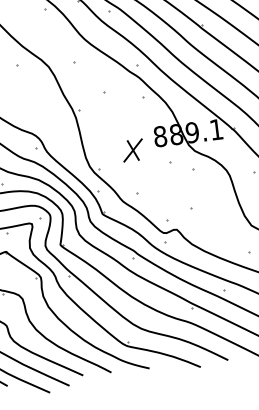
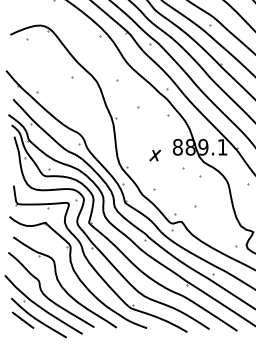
part: (133, 150) -> (155, 155), size x0.6

